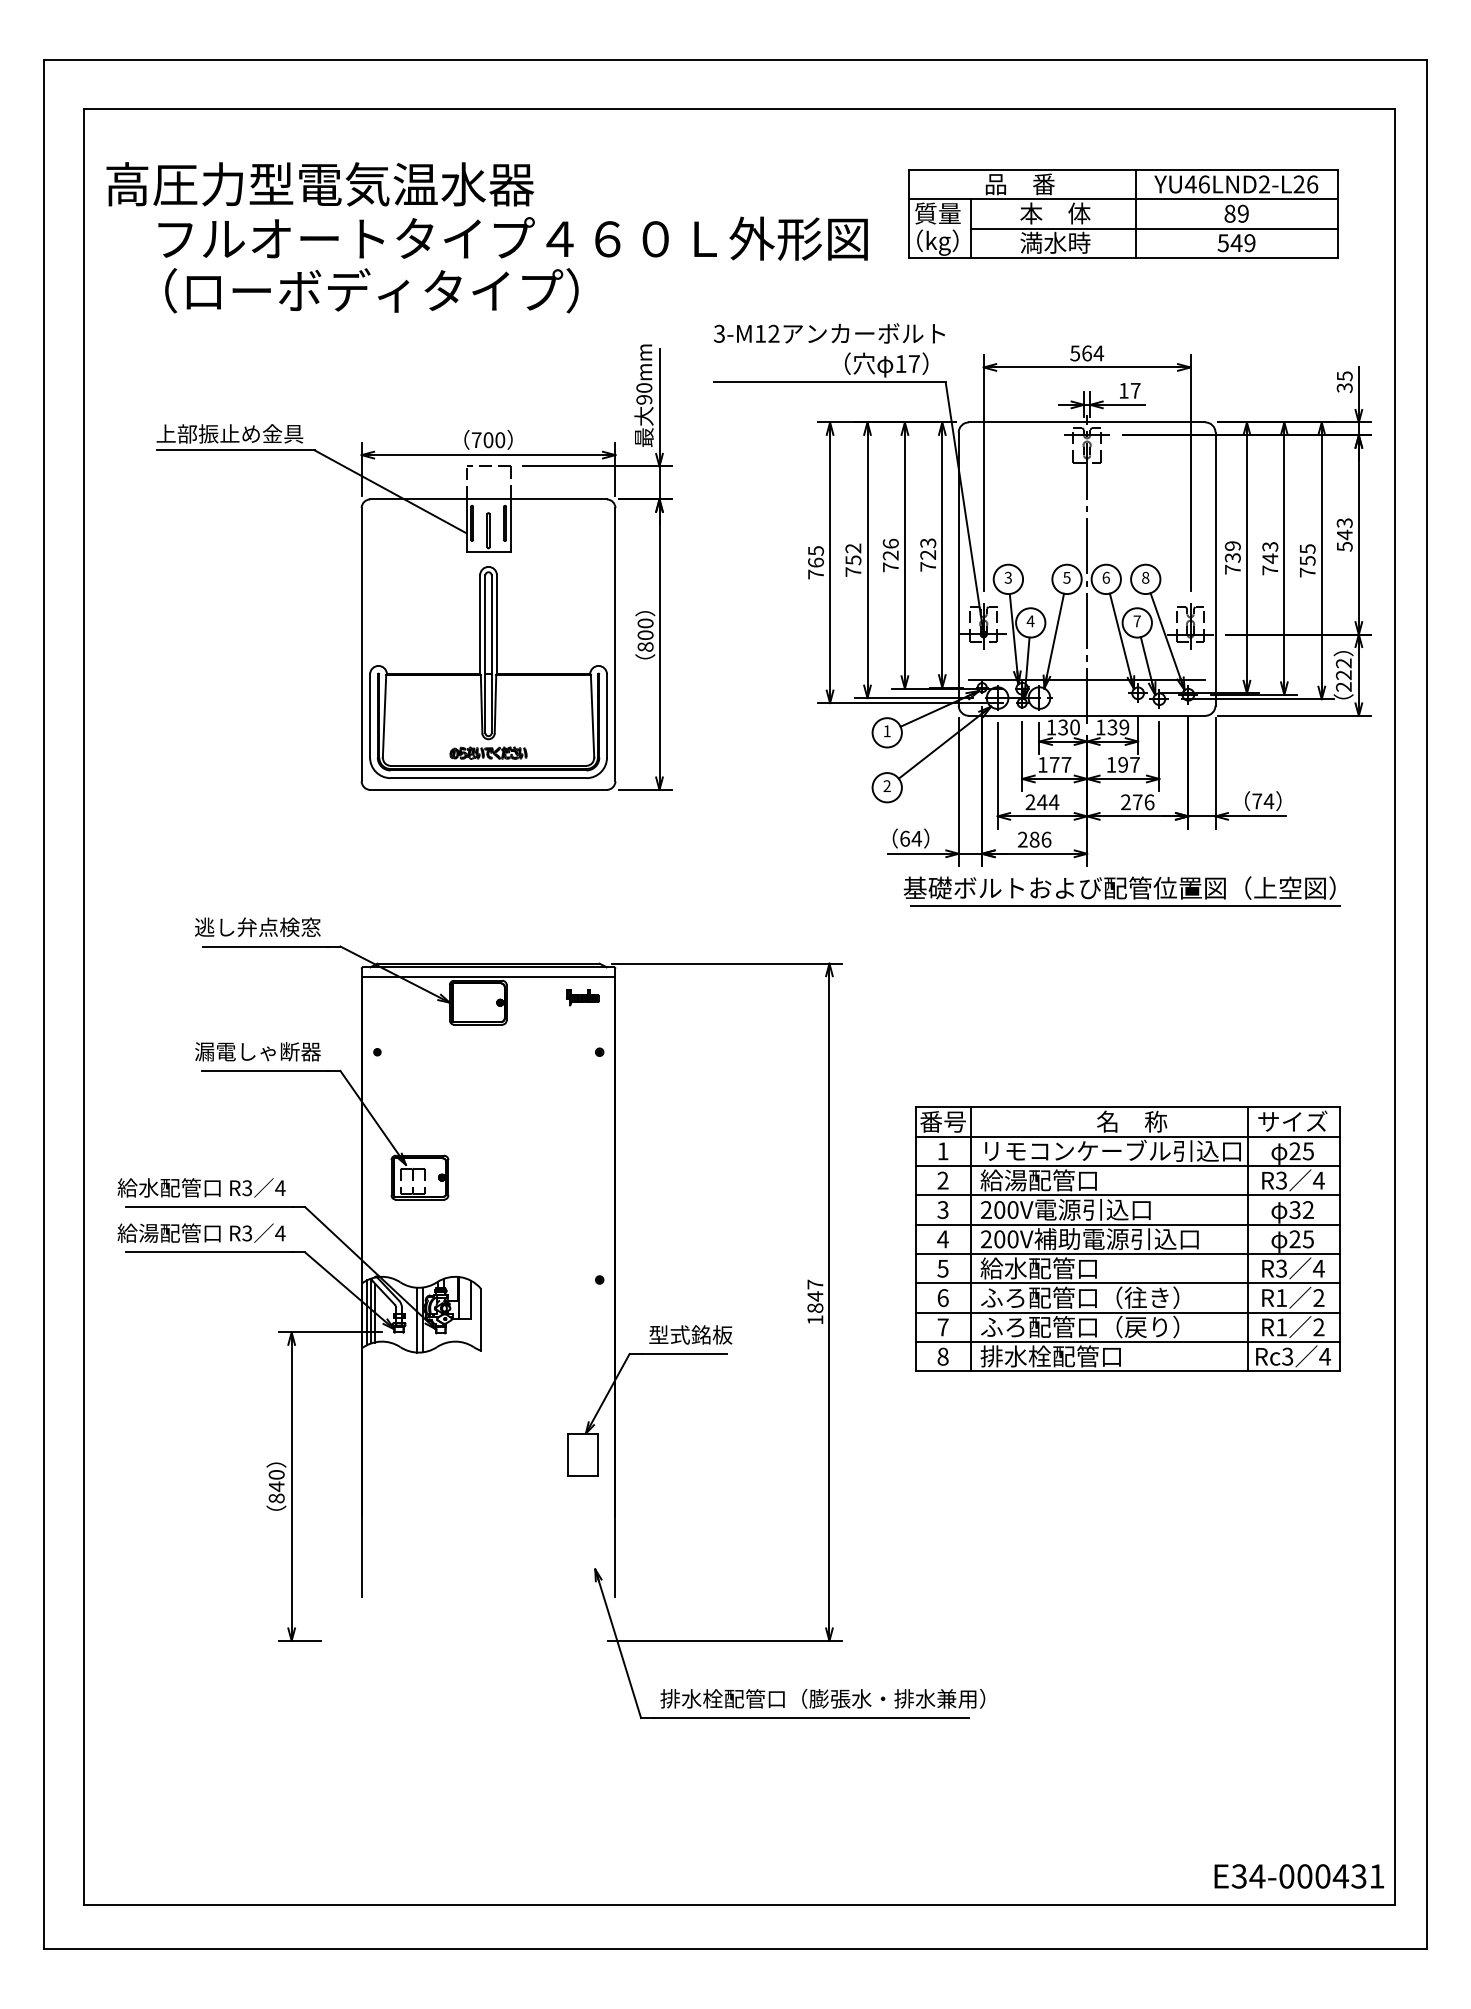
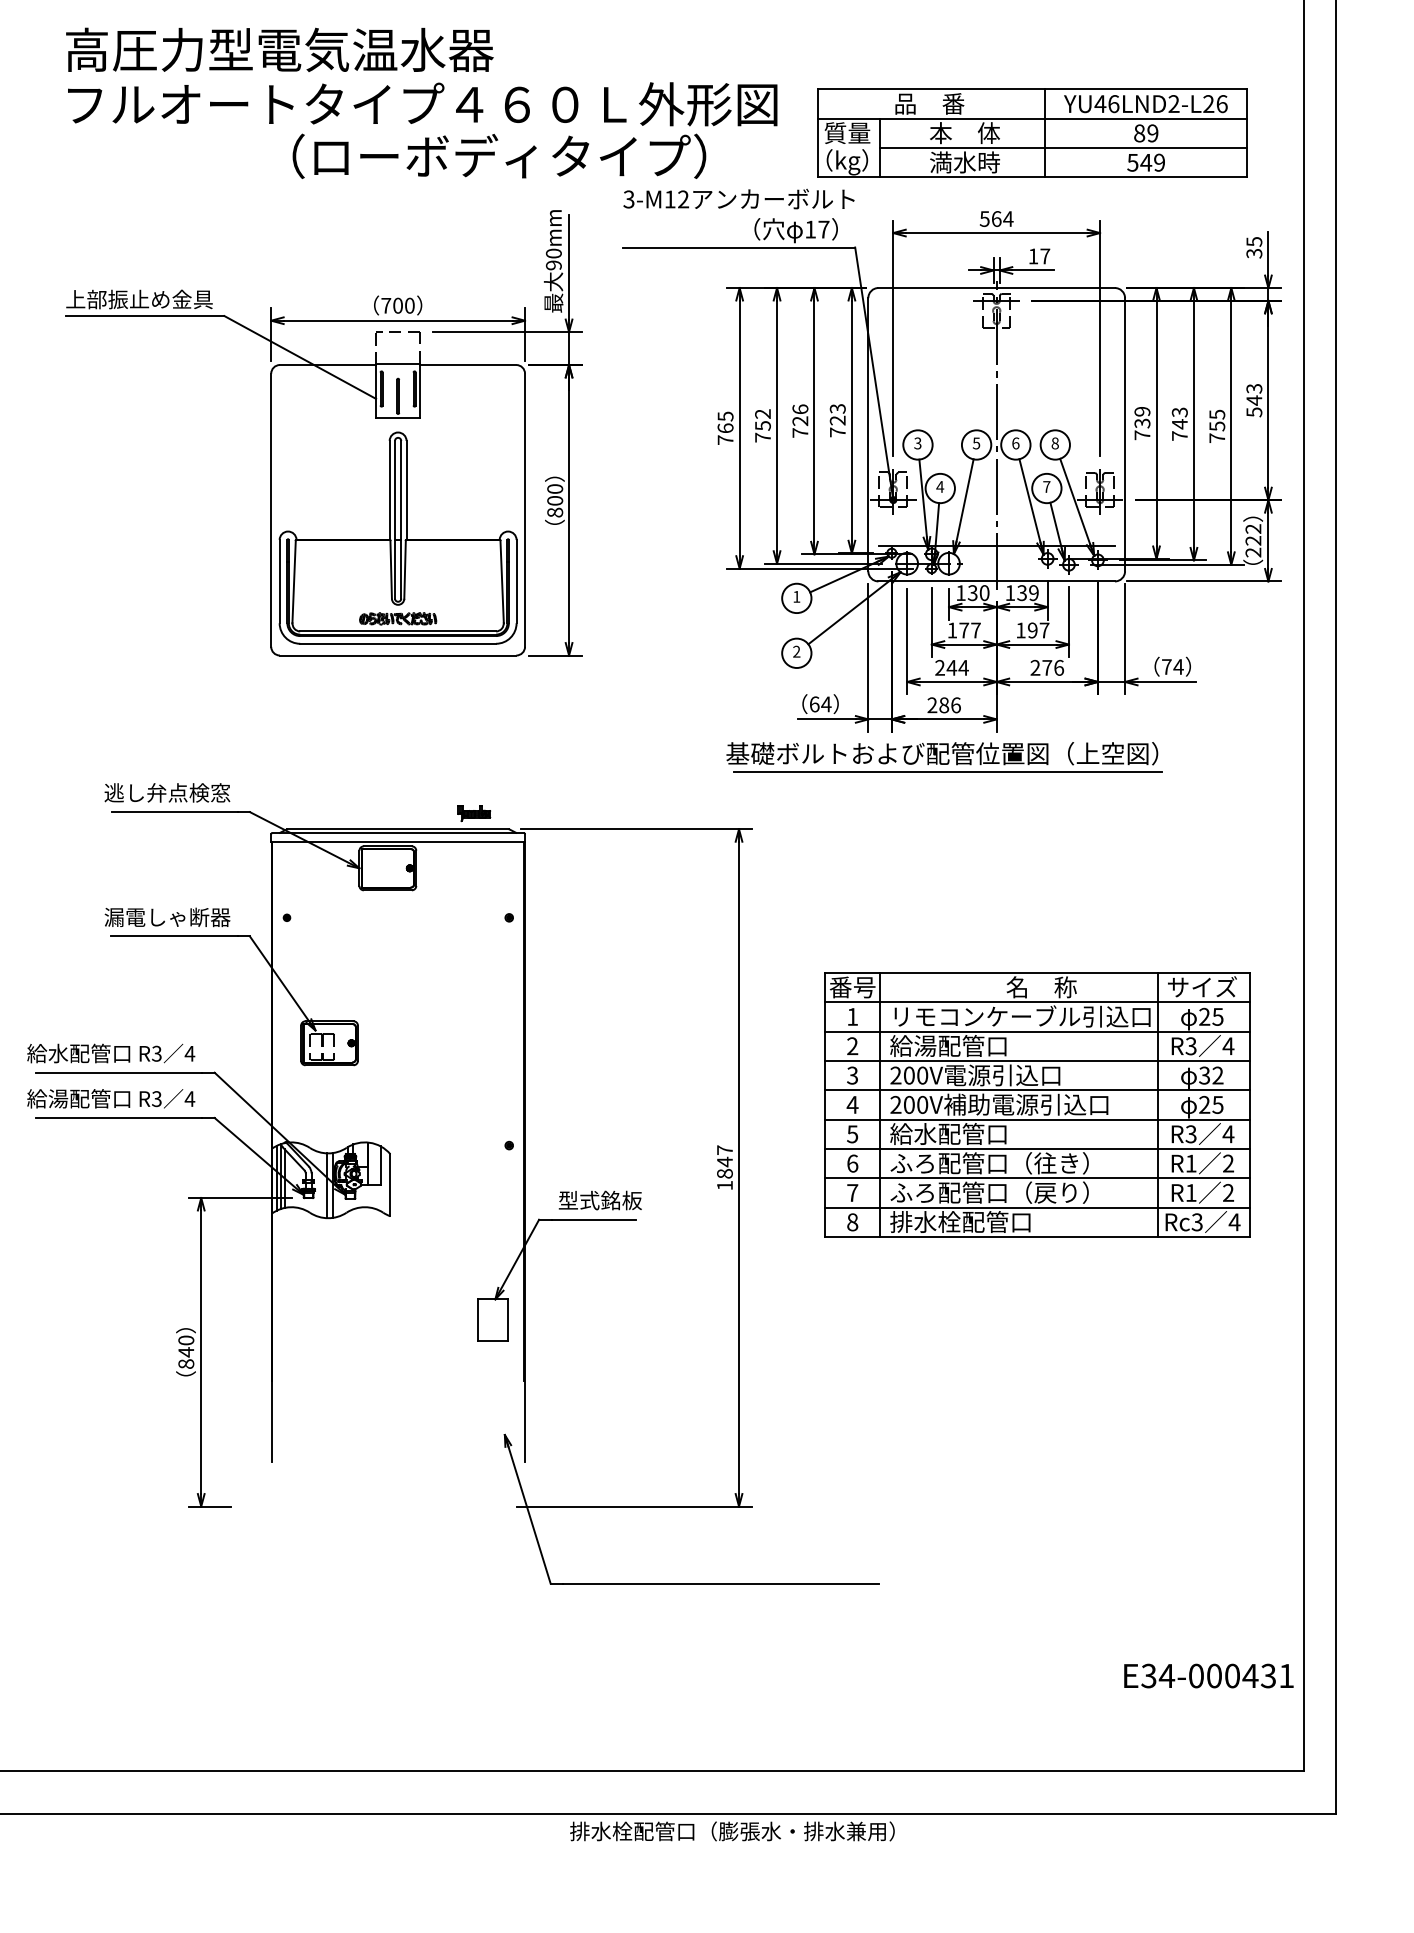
text: (320, 184) -> (280, 50), moved
part: (1123, 213) -> (1033, 133), moved
text: (371, 290) -> (499, 156), moved
part: (1122, 891) -> (945, 757), moved
part: (582, 997) -> (474, 813), moved
text: (822, 1698) -> (732, 1831), moved
text: (1298, 1876) -> (1208, 1676), moved

